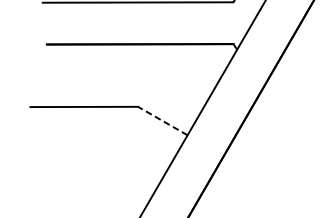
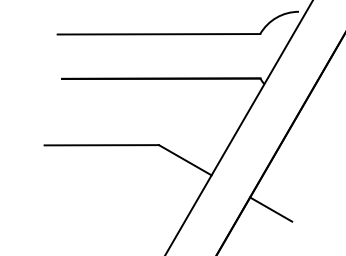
line: (162, 120) -> (184, 159), dashed -> solid
line: (243, 167) -> (271, 209), added

